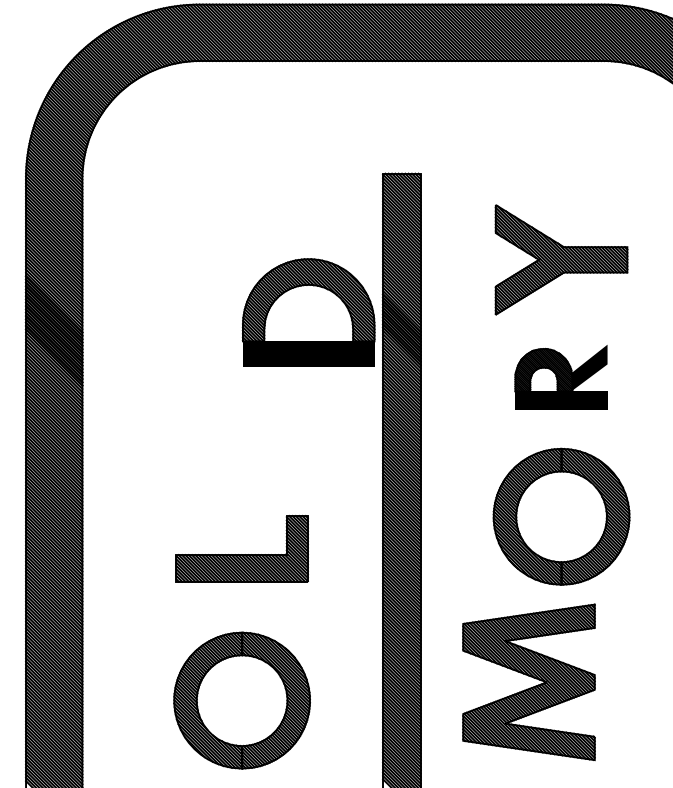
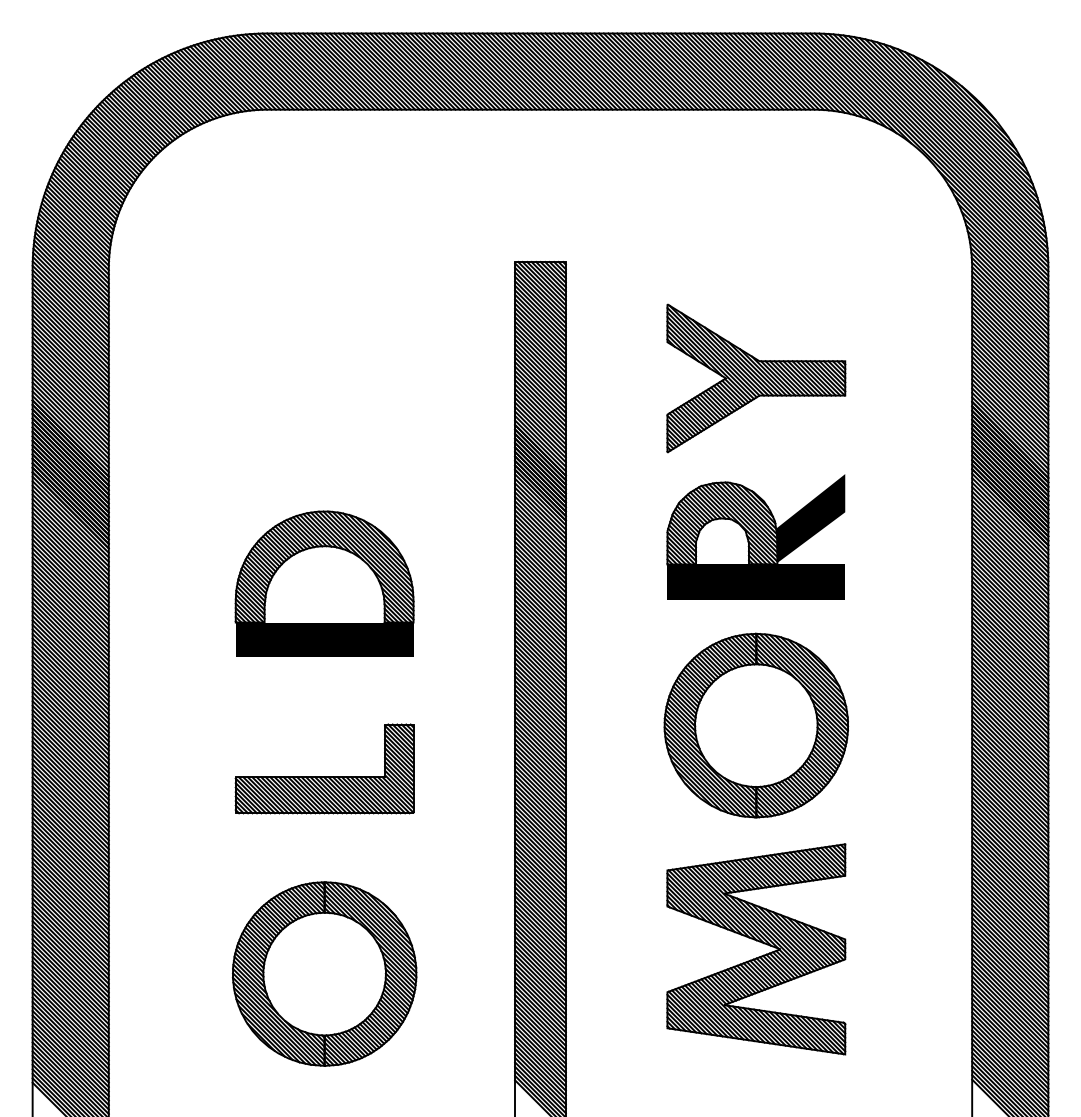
part: (308, 312) -> (324, 583), moved
part: (560, 376) -> (755, 536), size x1.43
part: (530, 687) -> (758, 956), moved

